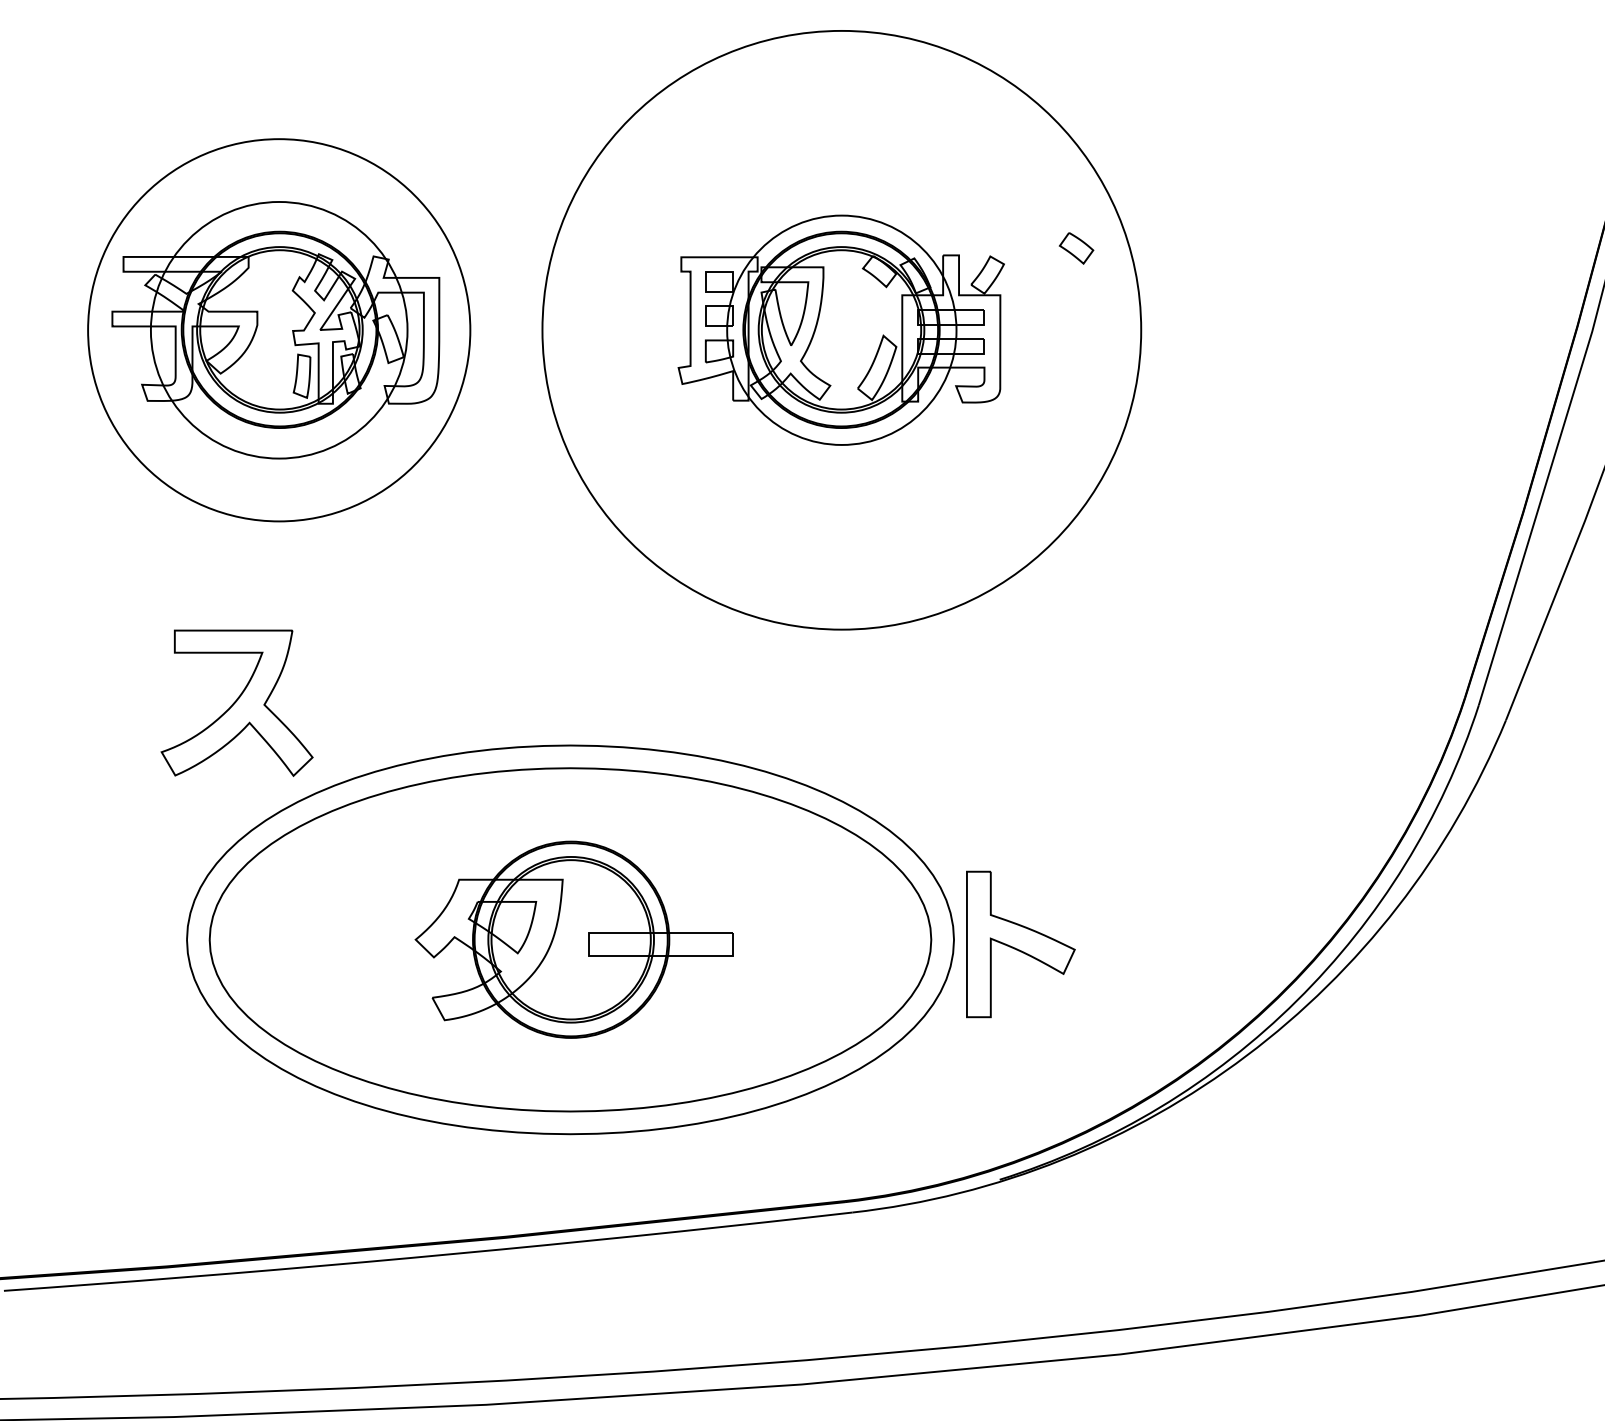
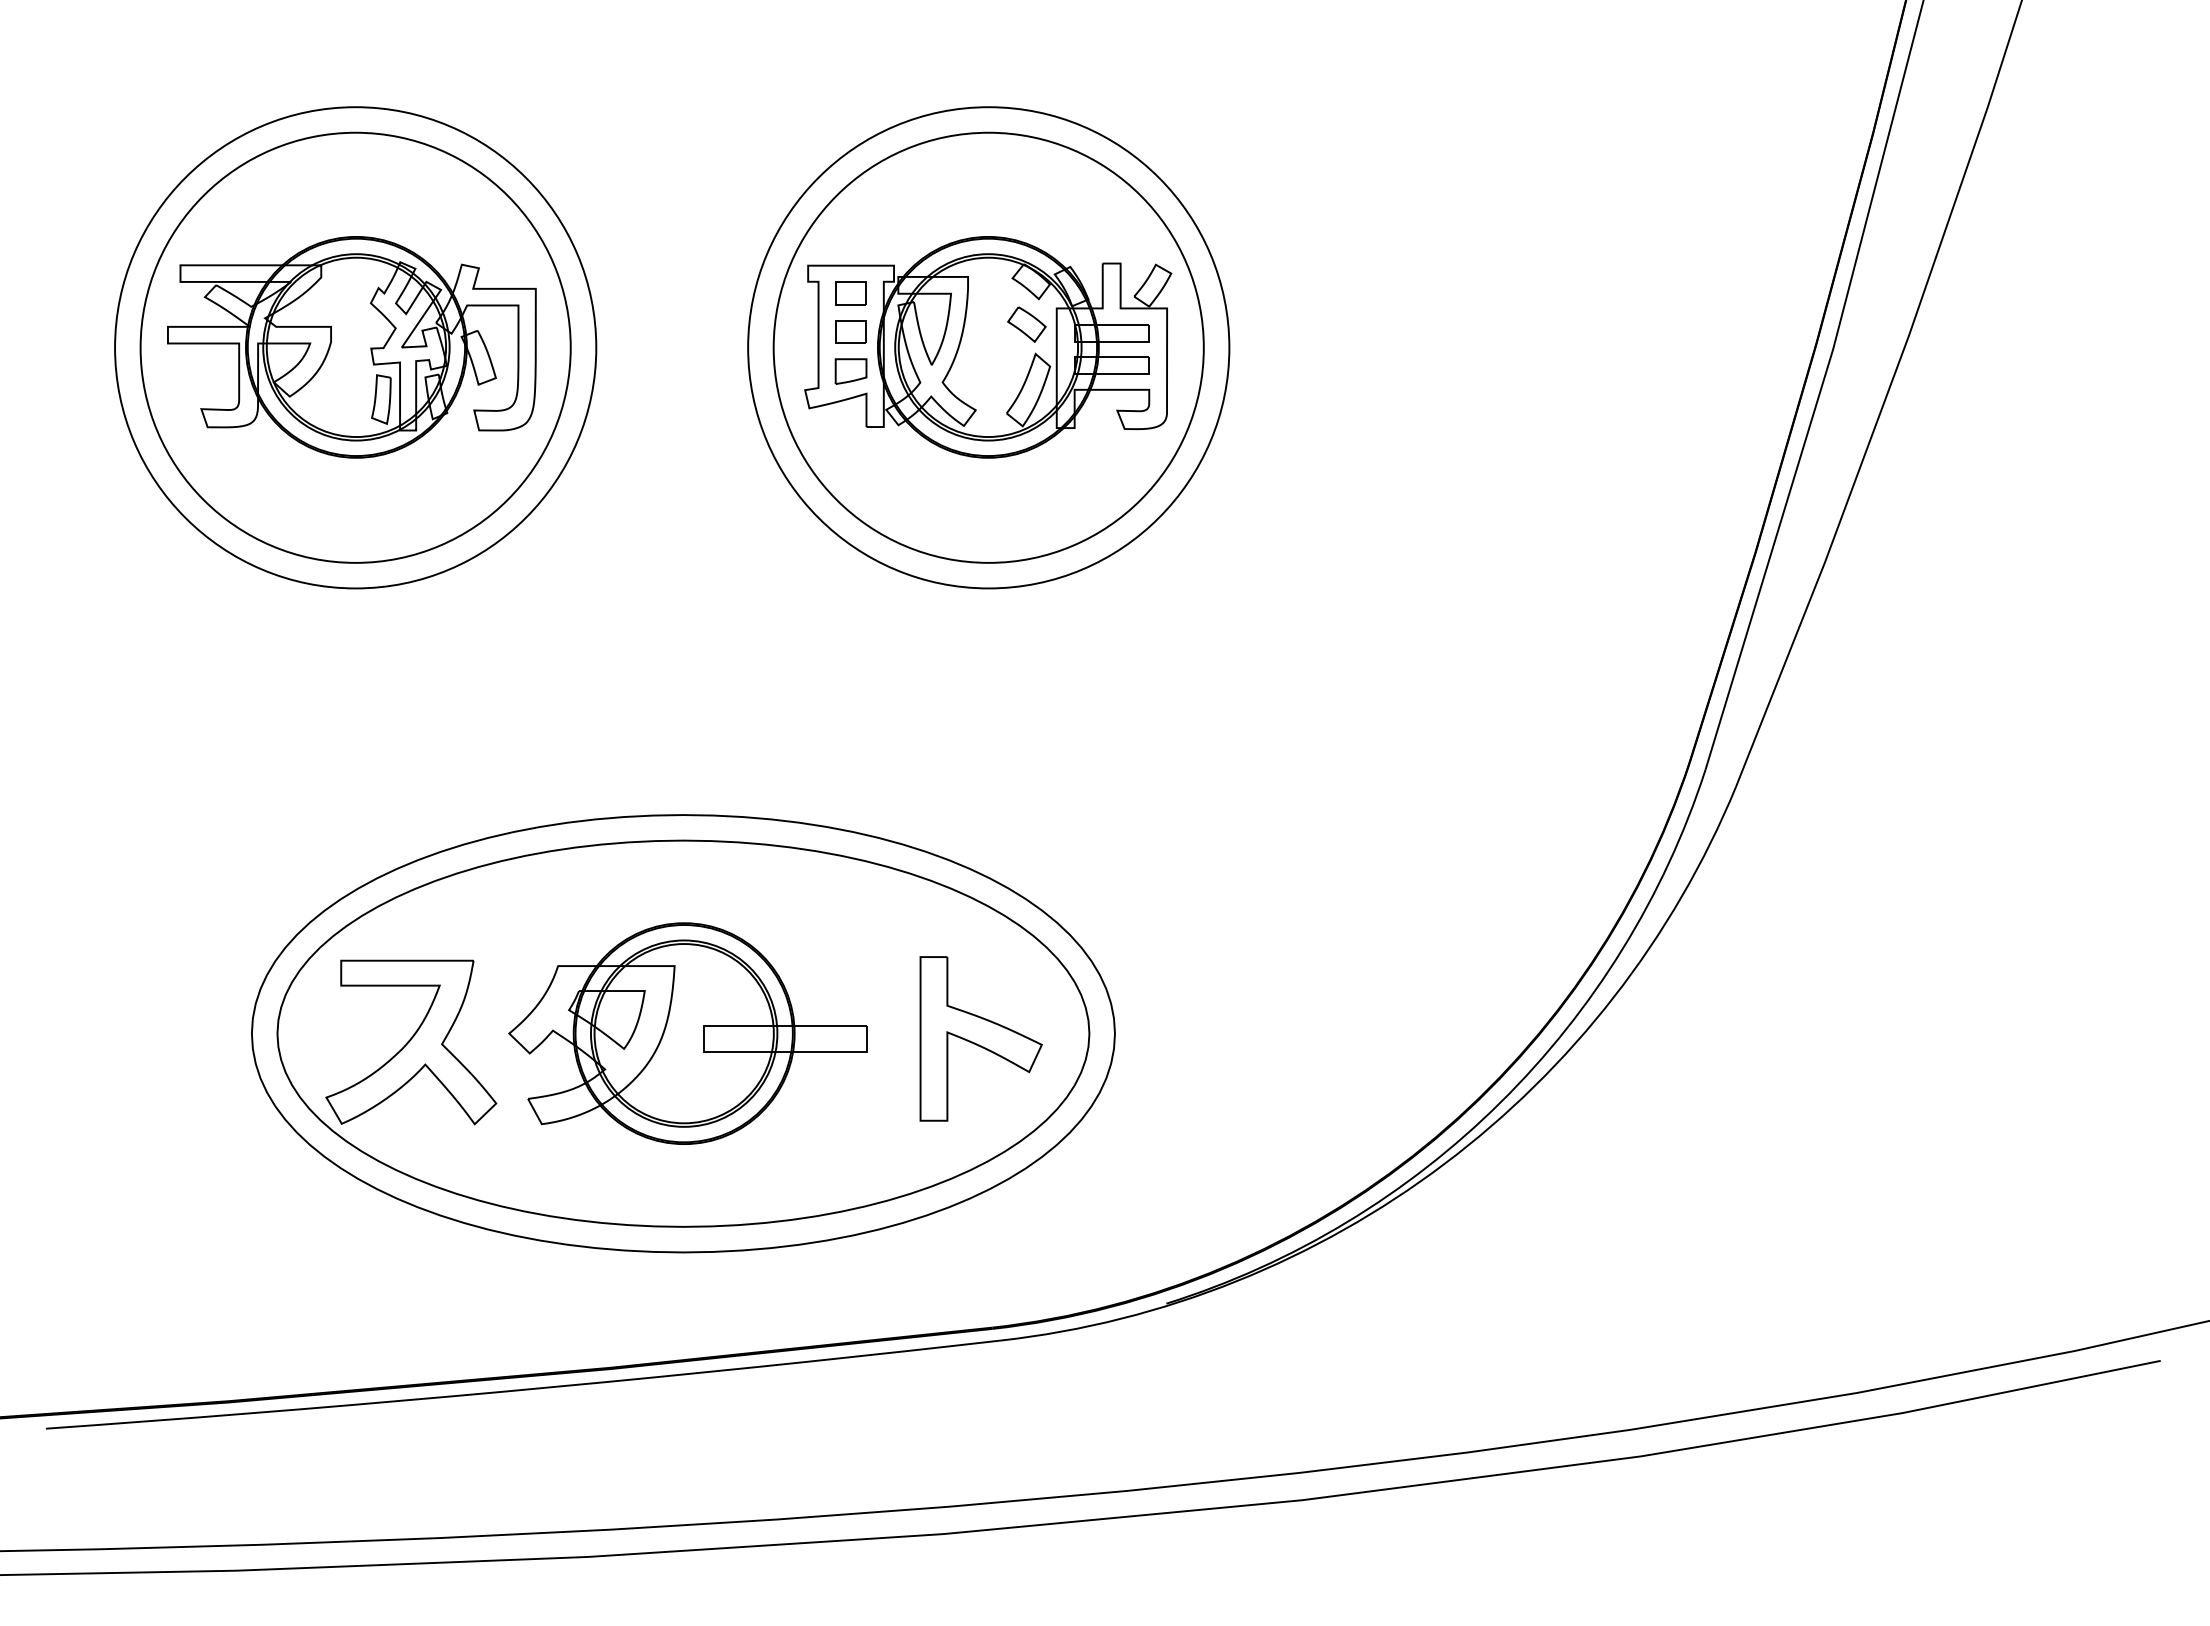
part: (1076, 248) -> (1026, 324), moved
circle: (279, 330) -> (355, 347), size x1.67
circle: (841, 330) -> (988, 347), size x0.71
circle: (841, 330) -> (988, 347), size x1.67
part: (237, 703) -> (411, 1042), moved
part: (1020, 944) -> (980, 1038), moved

